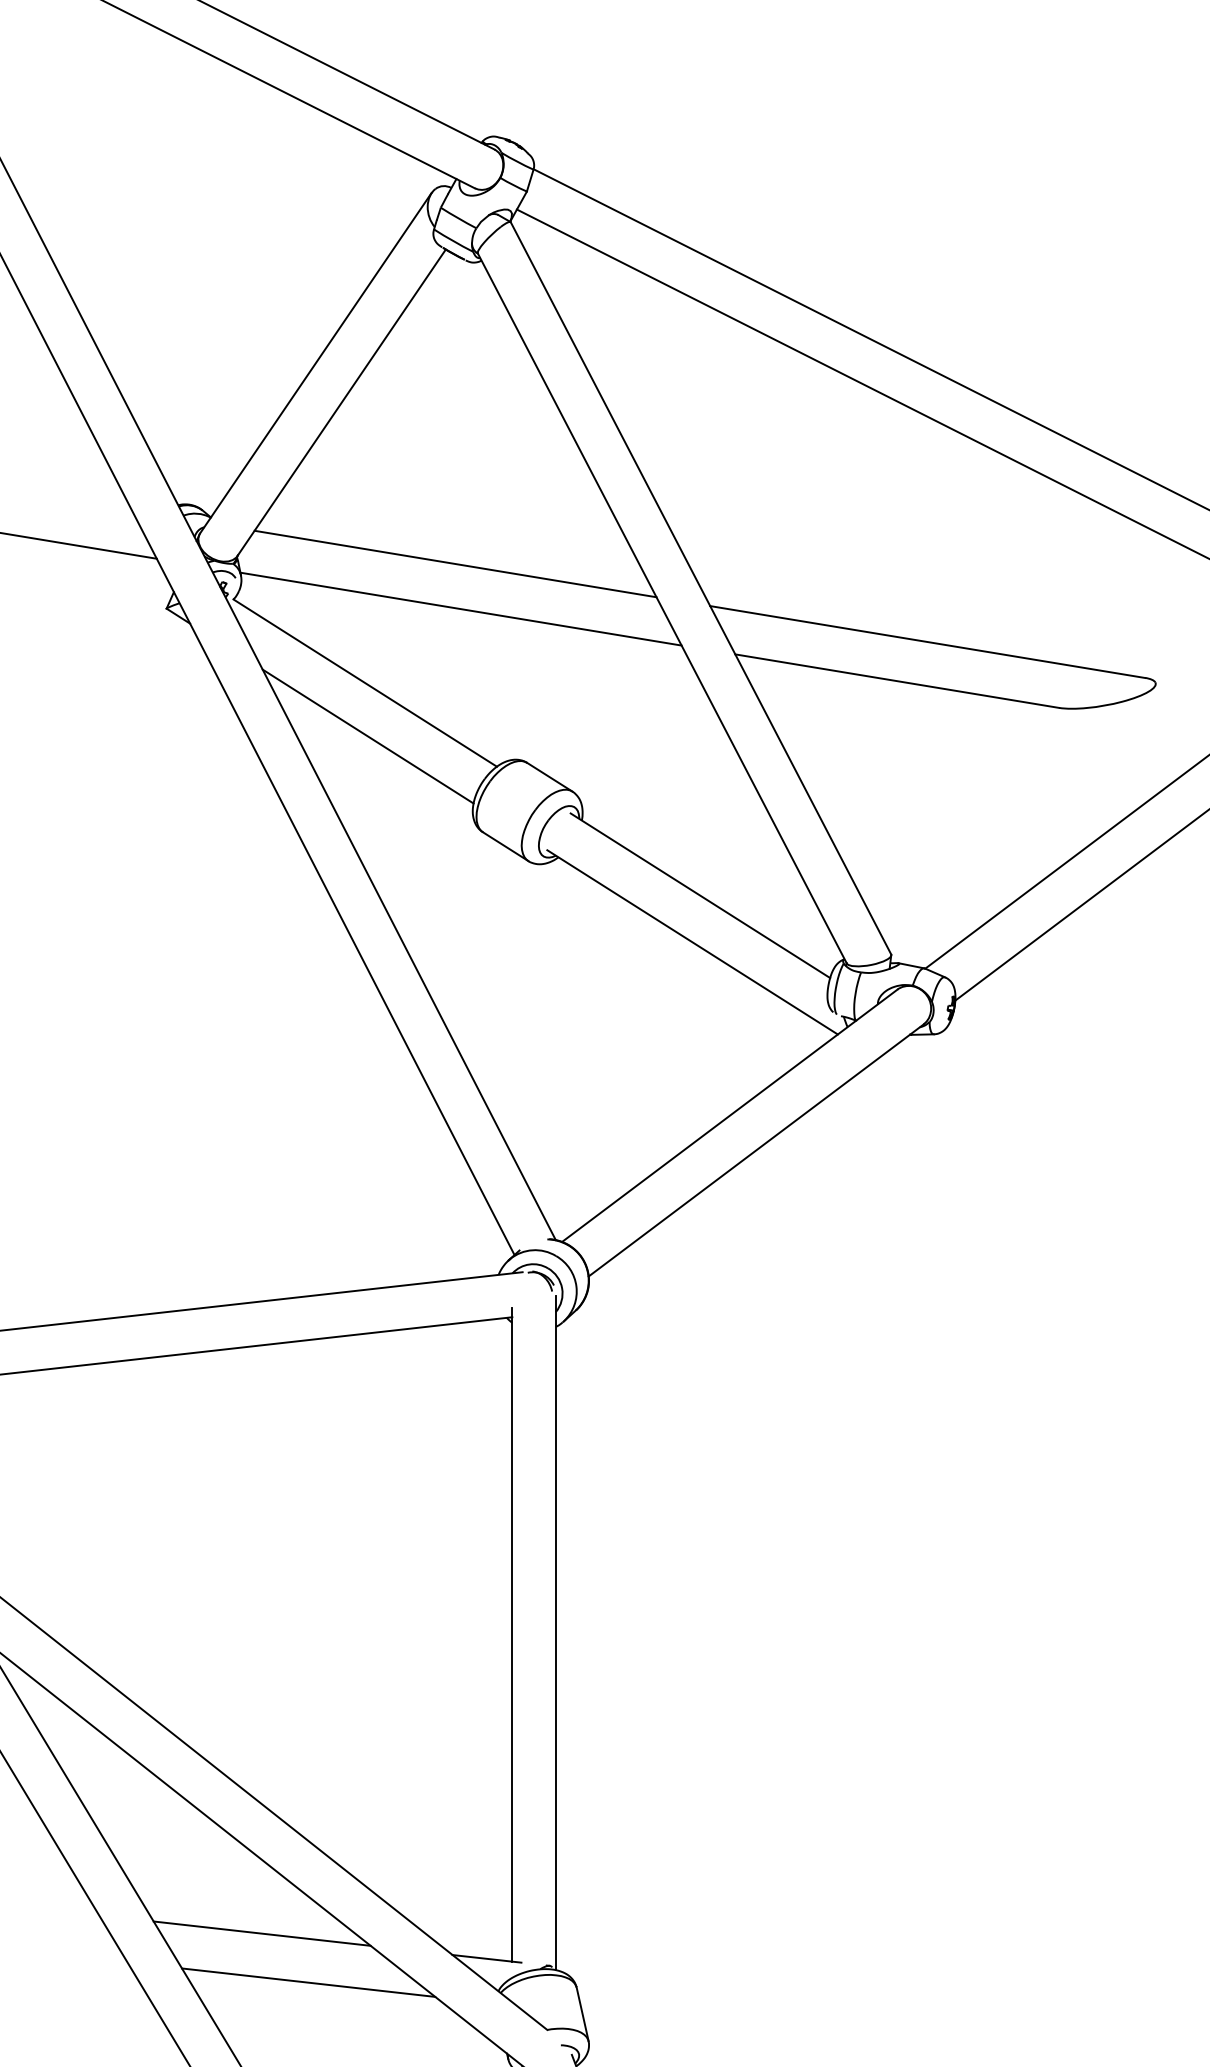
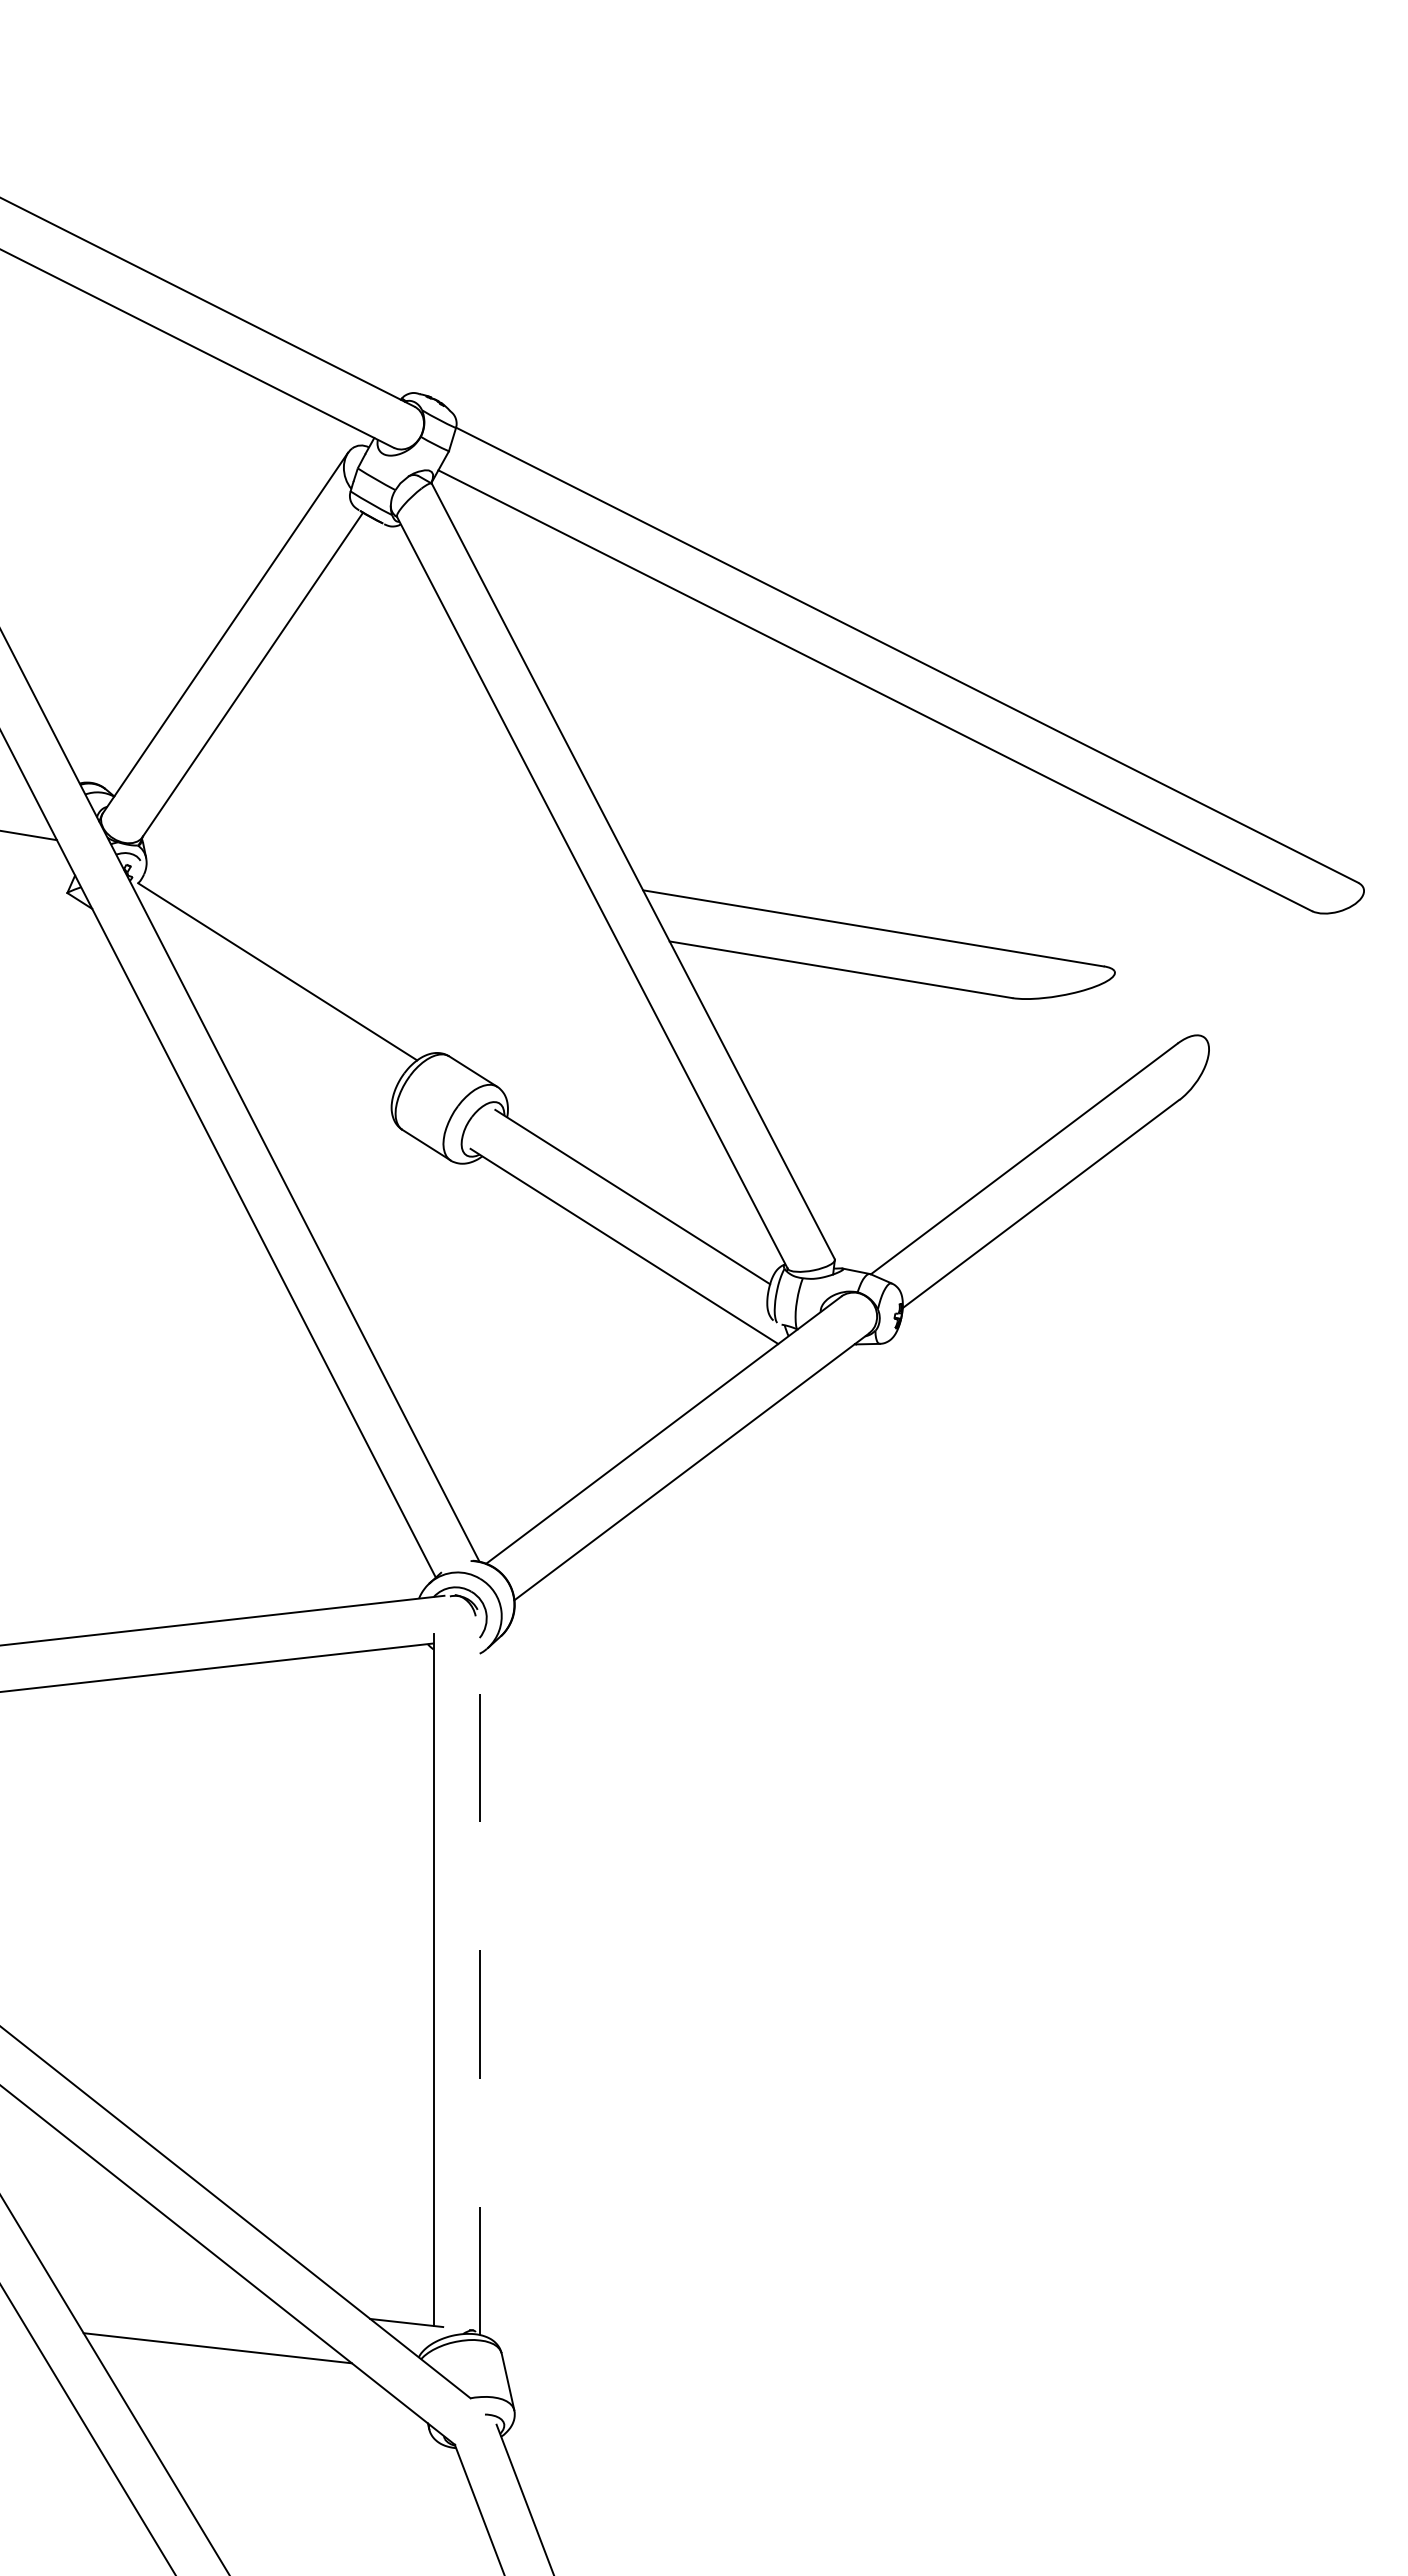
line: (455, 563) -> (373, 845), removed
line: (460, 609) -> (378, 893), removed
line: (367, 736) -> (280, 1028), removed
line: (555, 1632) -> (479, 1977), solid -> dashed
line: (262, 1933) -> (168, 2296), removed

